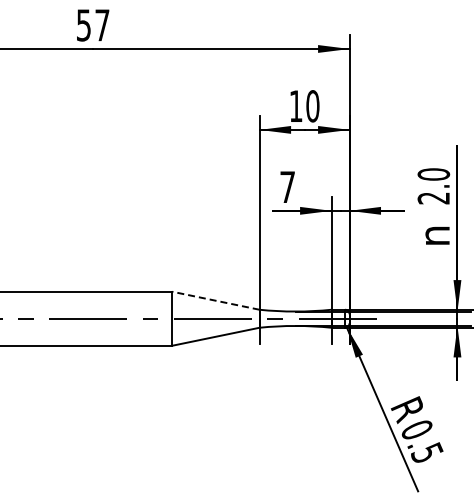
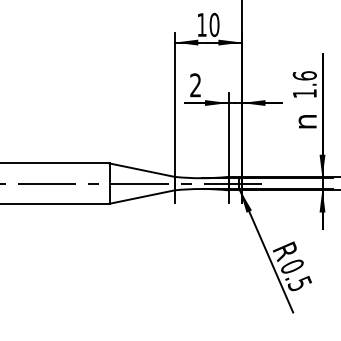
text: (287, 186) -> (195, 84), 7 -> 2
text: (433, 186) -> (304, 84), 2.0 -> 1.6
line: (215, 300) -> (141, 169), dashed -> solid

